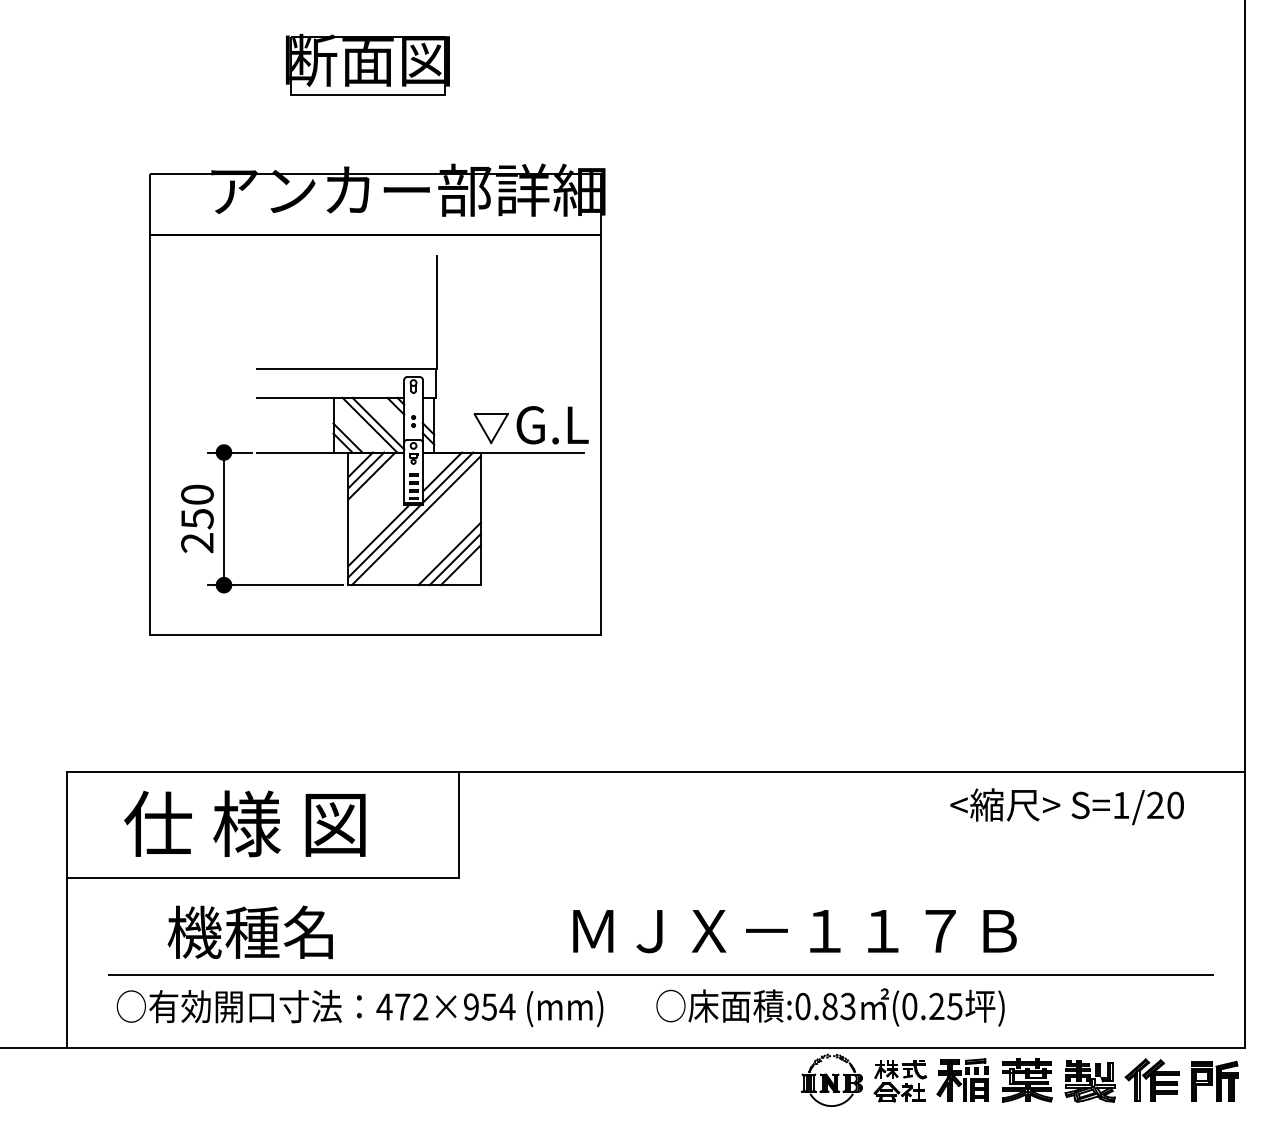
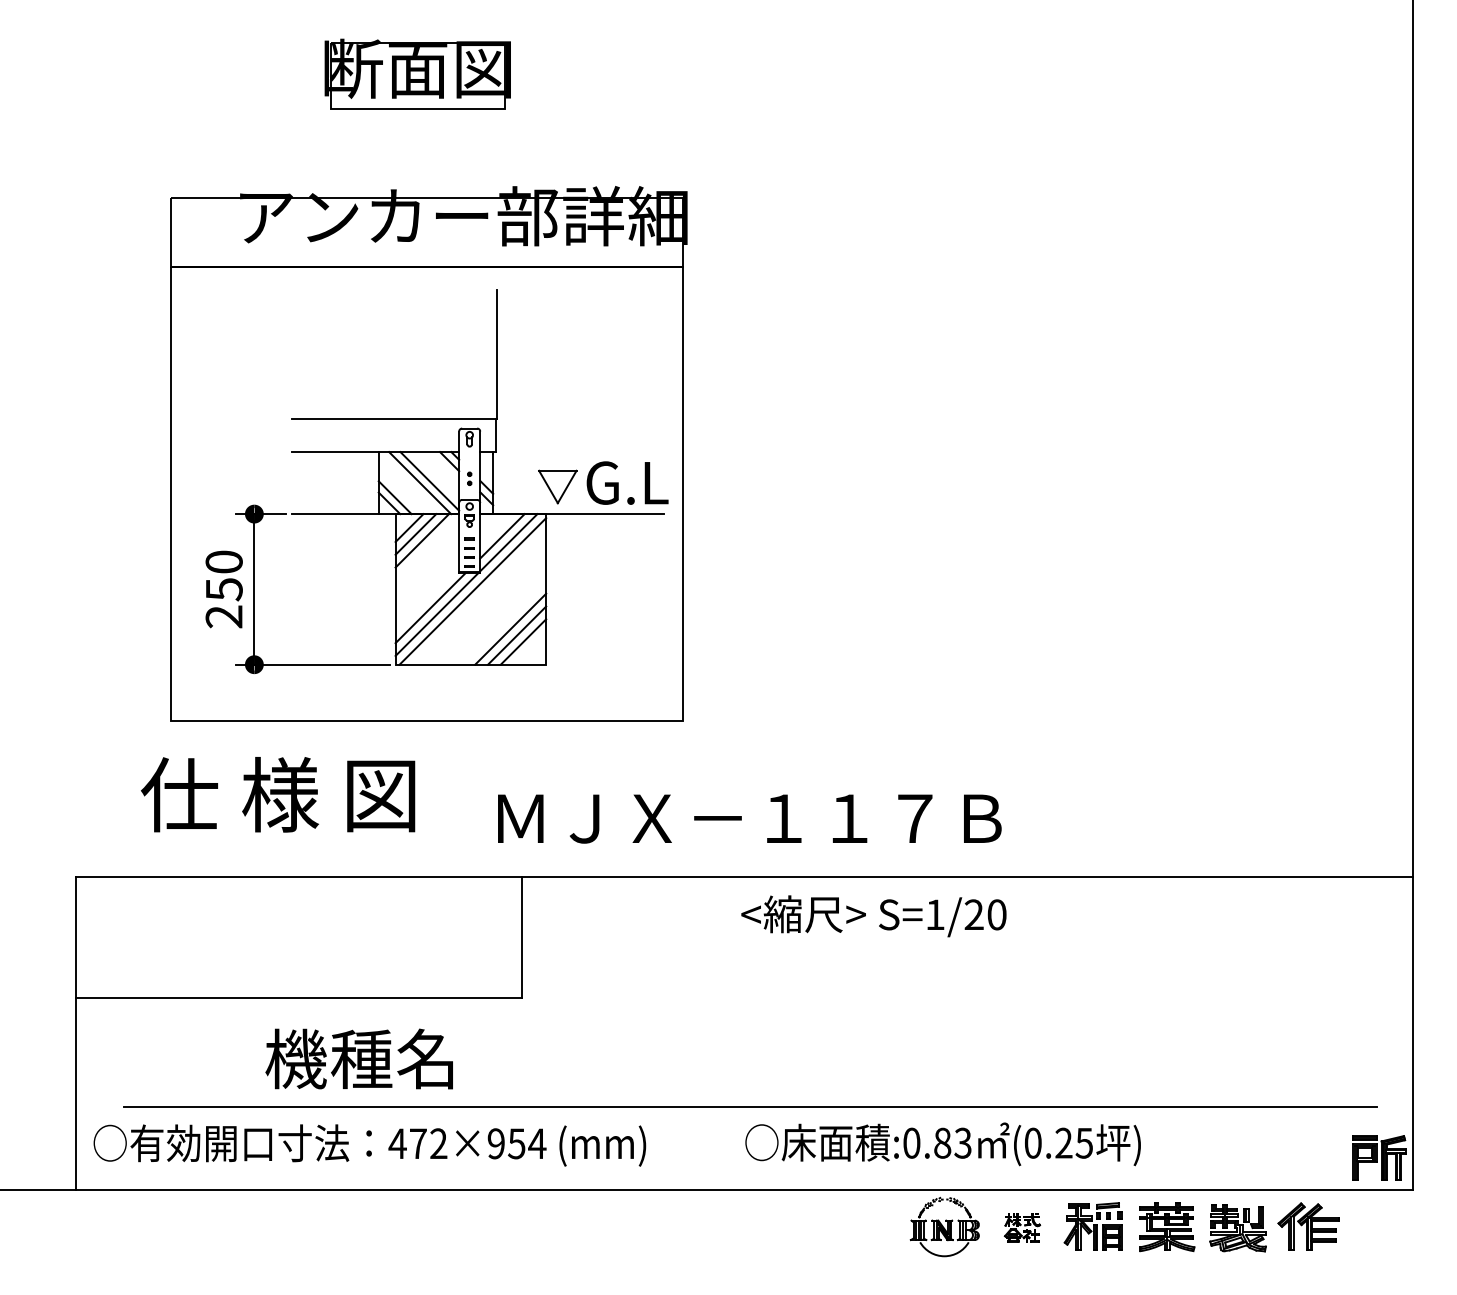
text: (1066, 806) -> (873, 916), moved
text: (245, 823) -> (278, 794), moved
text: (249, 931) -> (358, 1058), moved
text: (794, 931) -> (749, 818), moved
text: (359, 1008) -> (369, 1145), moved
part: (900, 1080) -> (1022, 1227), size x0.6
part: (1214, 1080) -> (1379, 1157), moved

